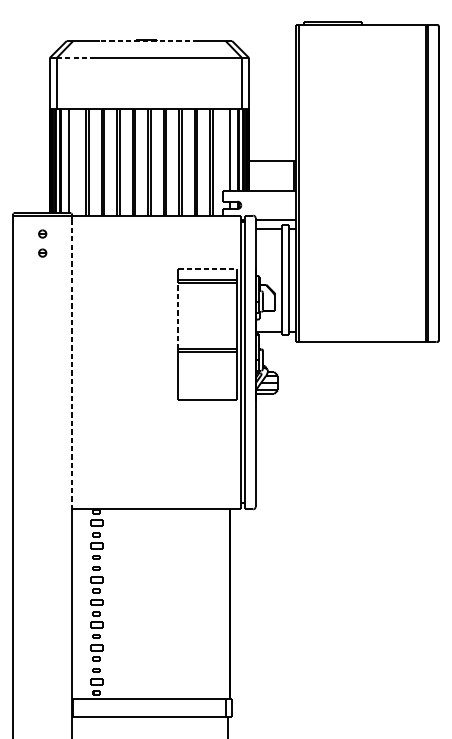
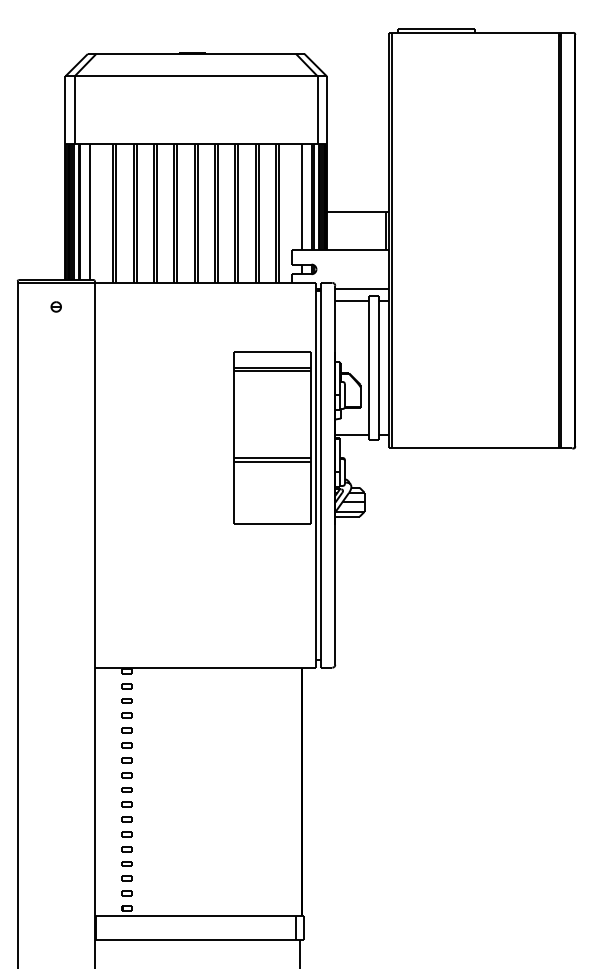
line: (148, 40) -> (195, 53), dashed -> solid
line: (76, 58) -> (100, 76), dashed -> solid
part: (42, 252) -> (55, 331), removed
line: (208, 268) -> (273, 352), dashed -> solid
line: (178, 316) -> (234, 414), dashed -> solid
line: (71, 362) -> (94, 475), dashed -> solid
part: (96, 523) -> (126, 686), size x0.62
part: (96, 545) -> (126, 715), size x0.62
part: (96, 580) -> (126, 760), size x0.62
part: (96, 602) -> (126, 789), size x0.62
part: (96, 625) -> (126, 819), size x0.62
part: (96, 647) -> (126, 849), size x0.62
part: (96, 681) -> (126, 893), size x0.62

